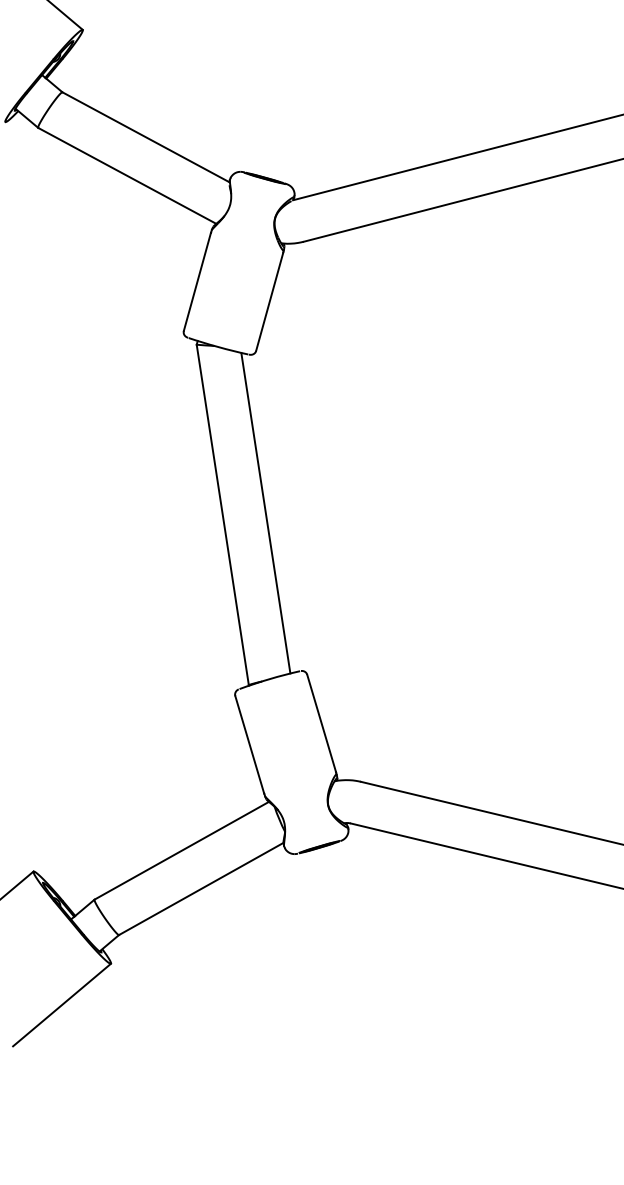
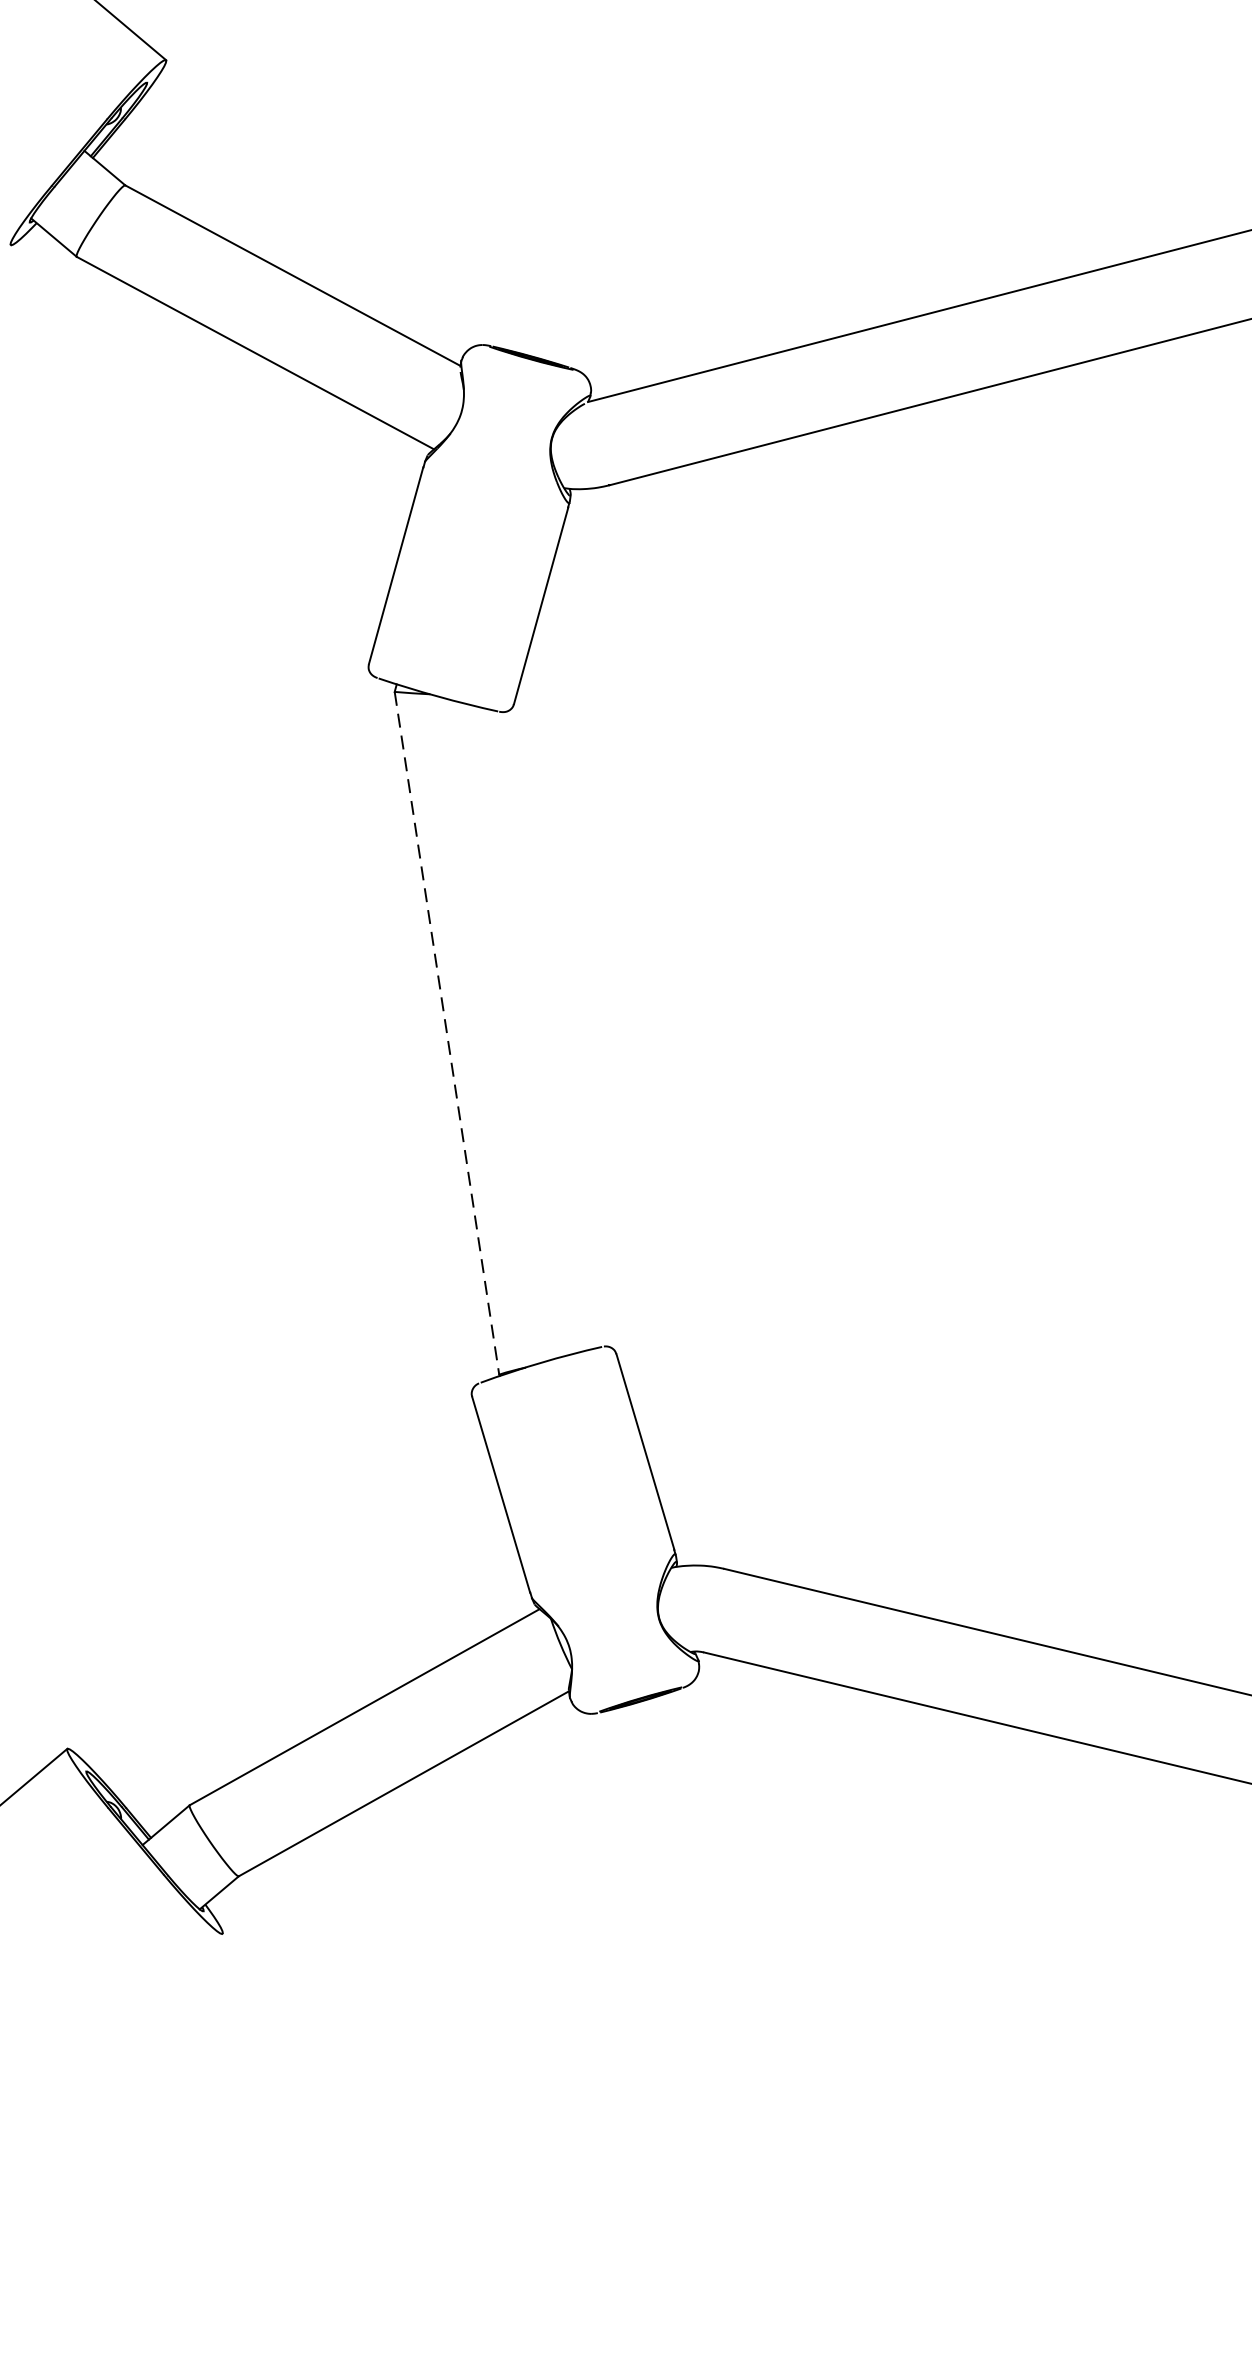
line: (265, 513) -> (532, 1030), removed
line: (222, 515) -> (446, 1034), solid -> dashed
line: (61, 1004) -> (123, 2015), removed

